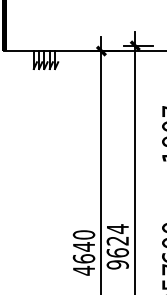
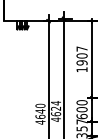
text: (118, 264) -> (56, 119), 9624 -> 4624

